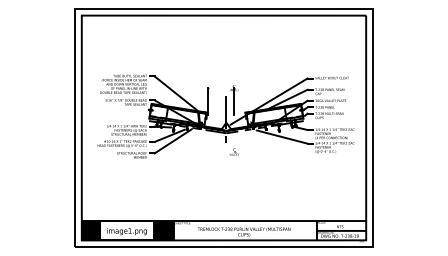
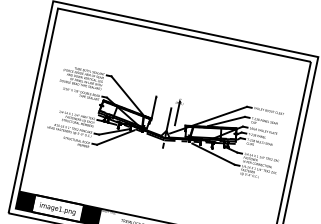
part: (233, 151) -> (167, 157), removed

